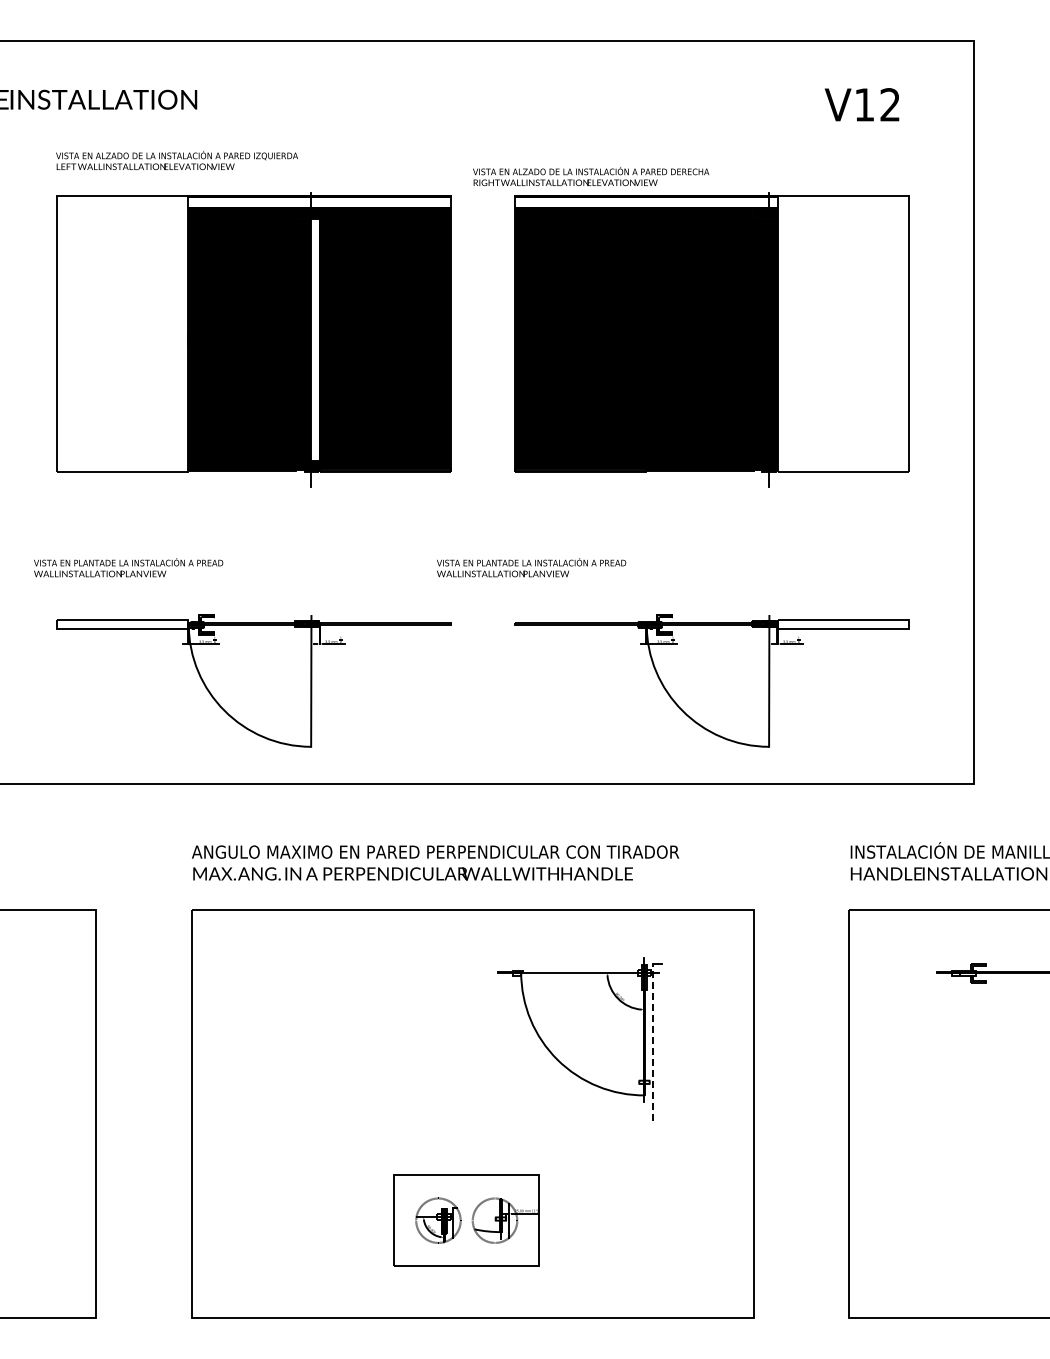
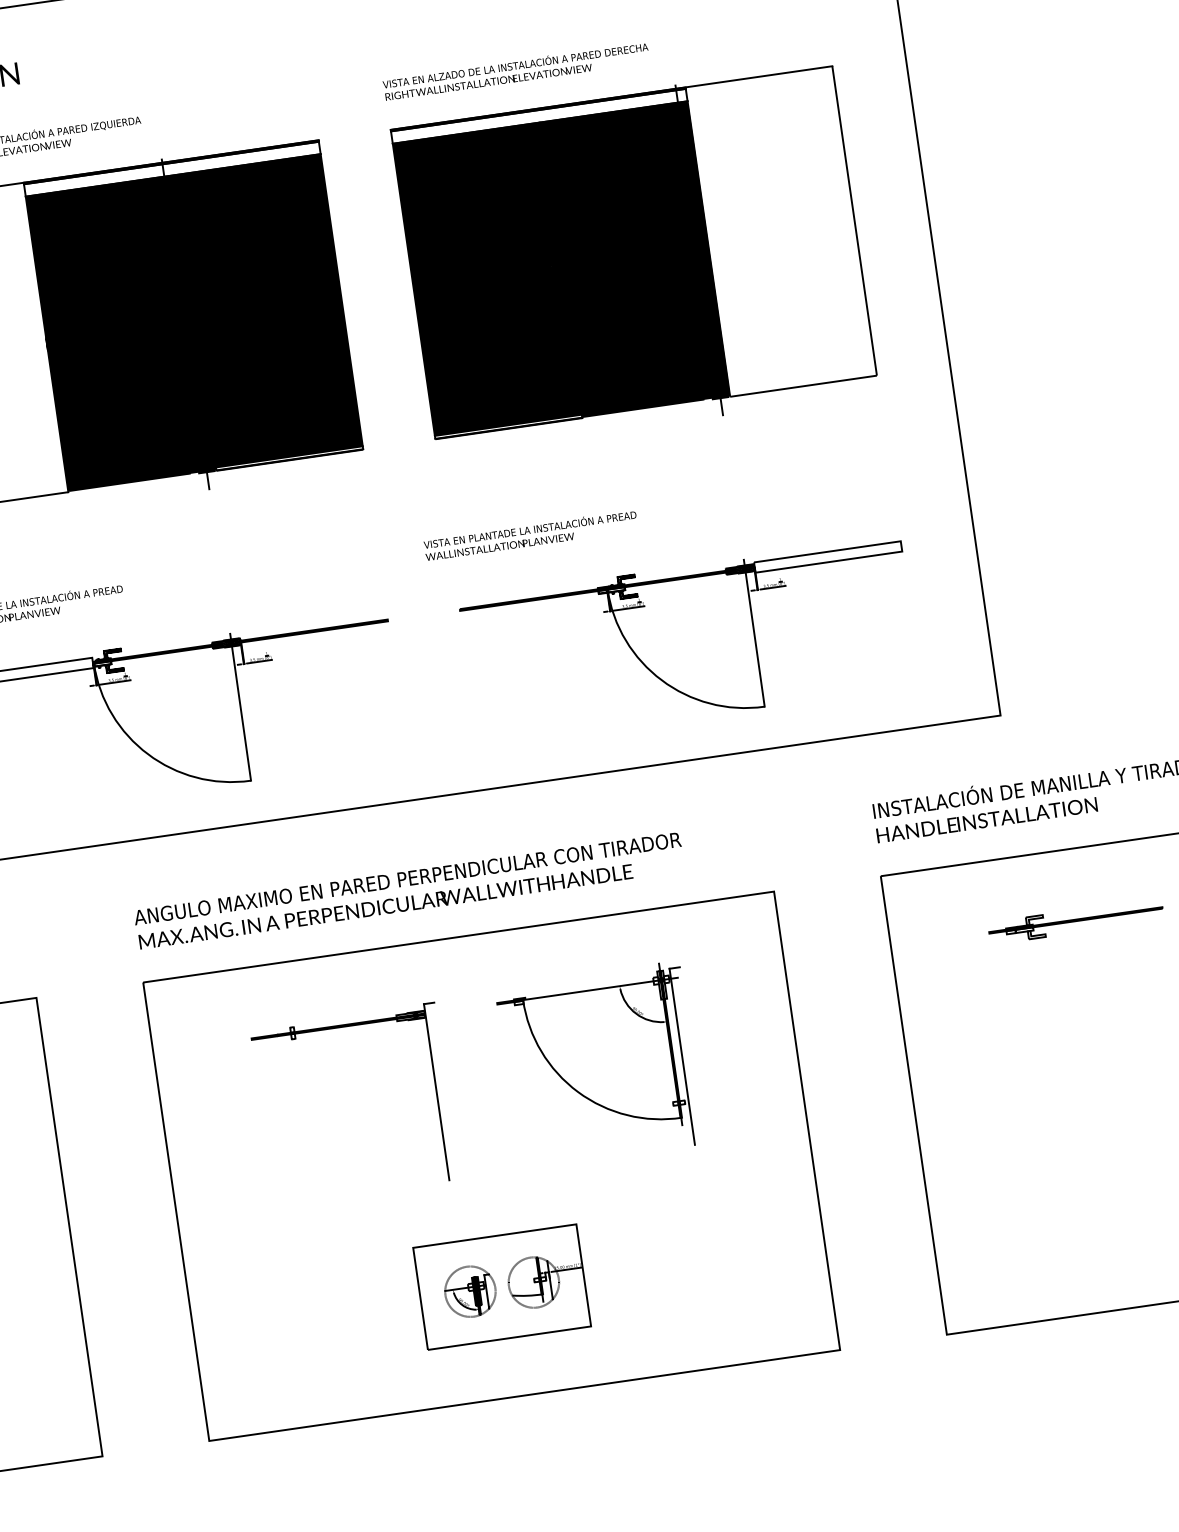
text: (591, 176) -> (516, 71), moved
fill: (315, 337) -> (189, 320), added
text: (531, 567) -> (530, 535), moved
part: (360, 973) -> (343, 1026), added
line: (653, 1042) -> (682, 1057), dashed -> solid

